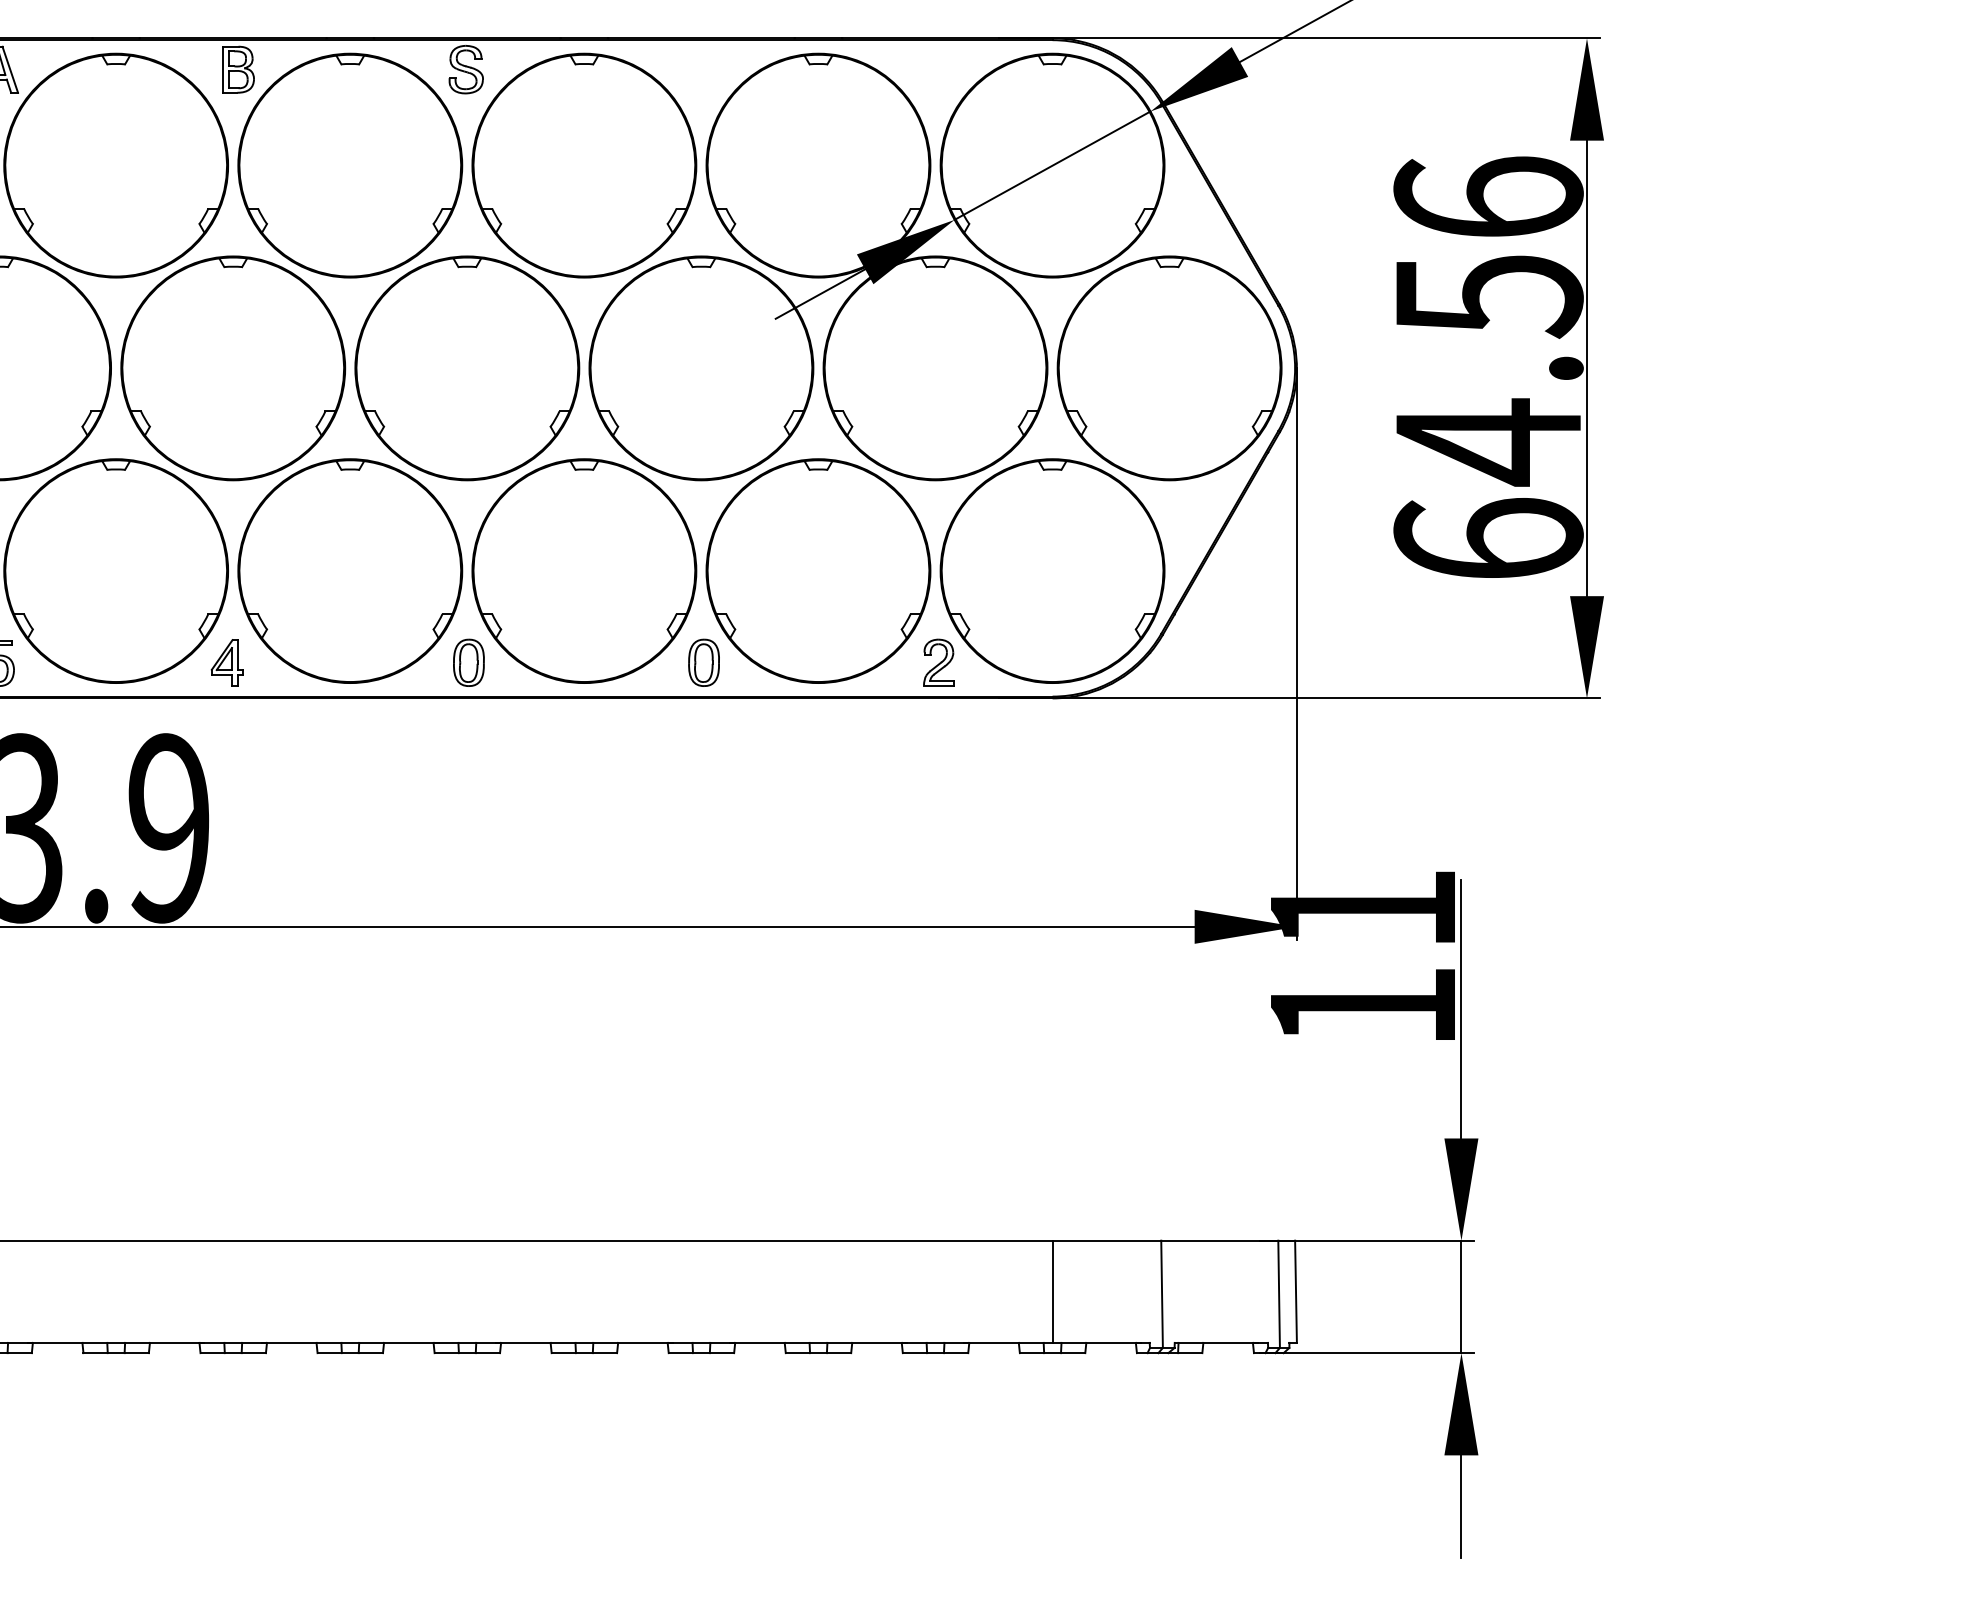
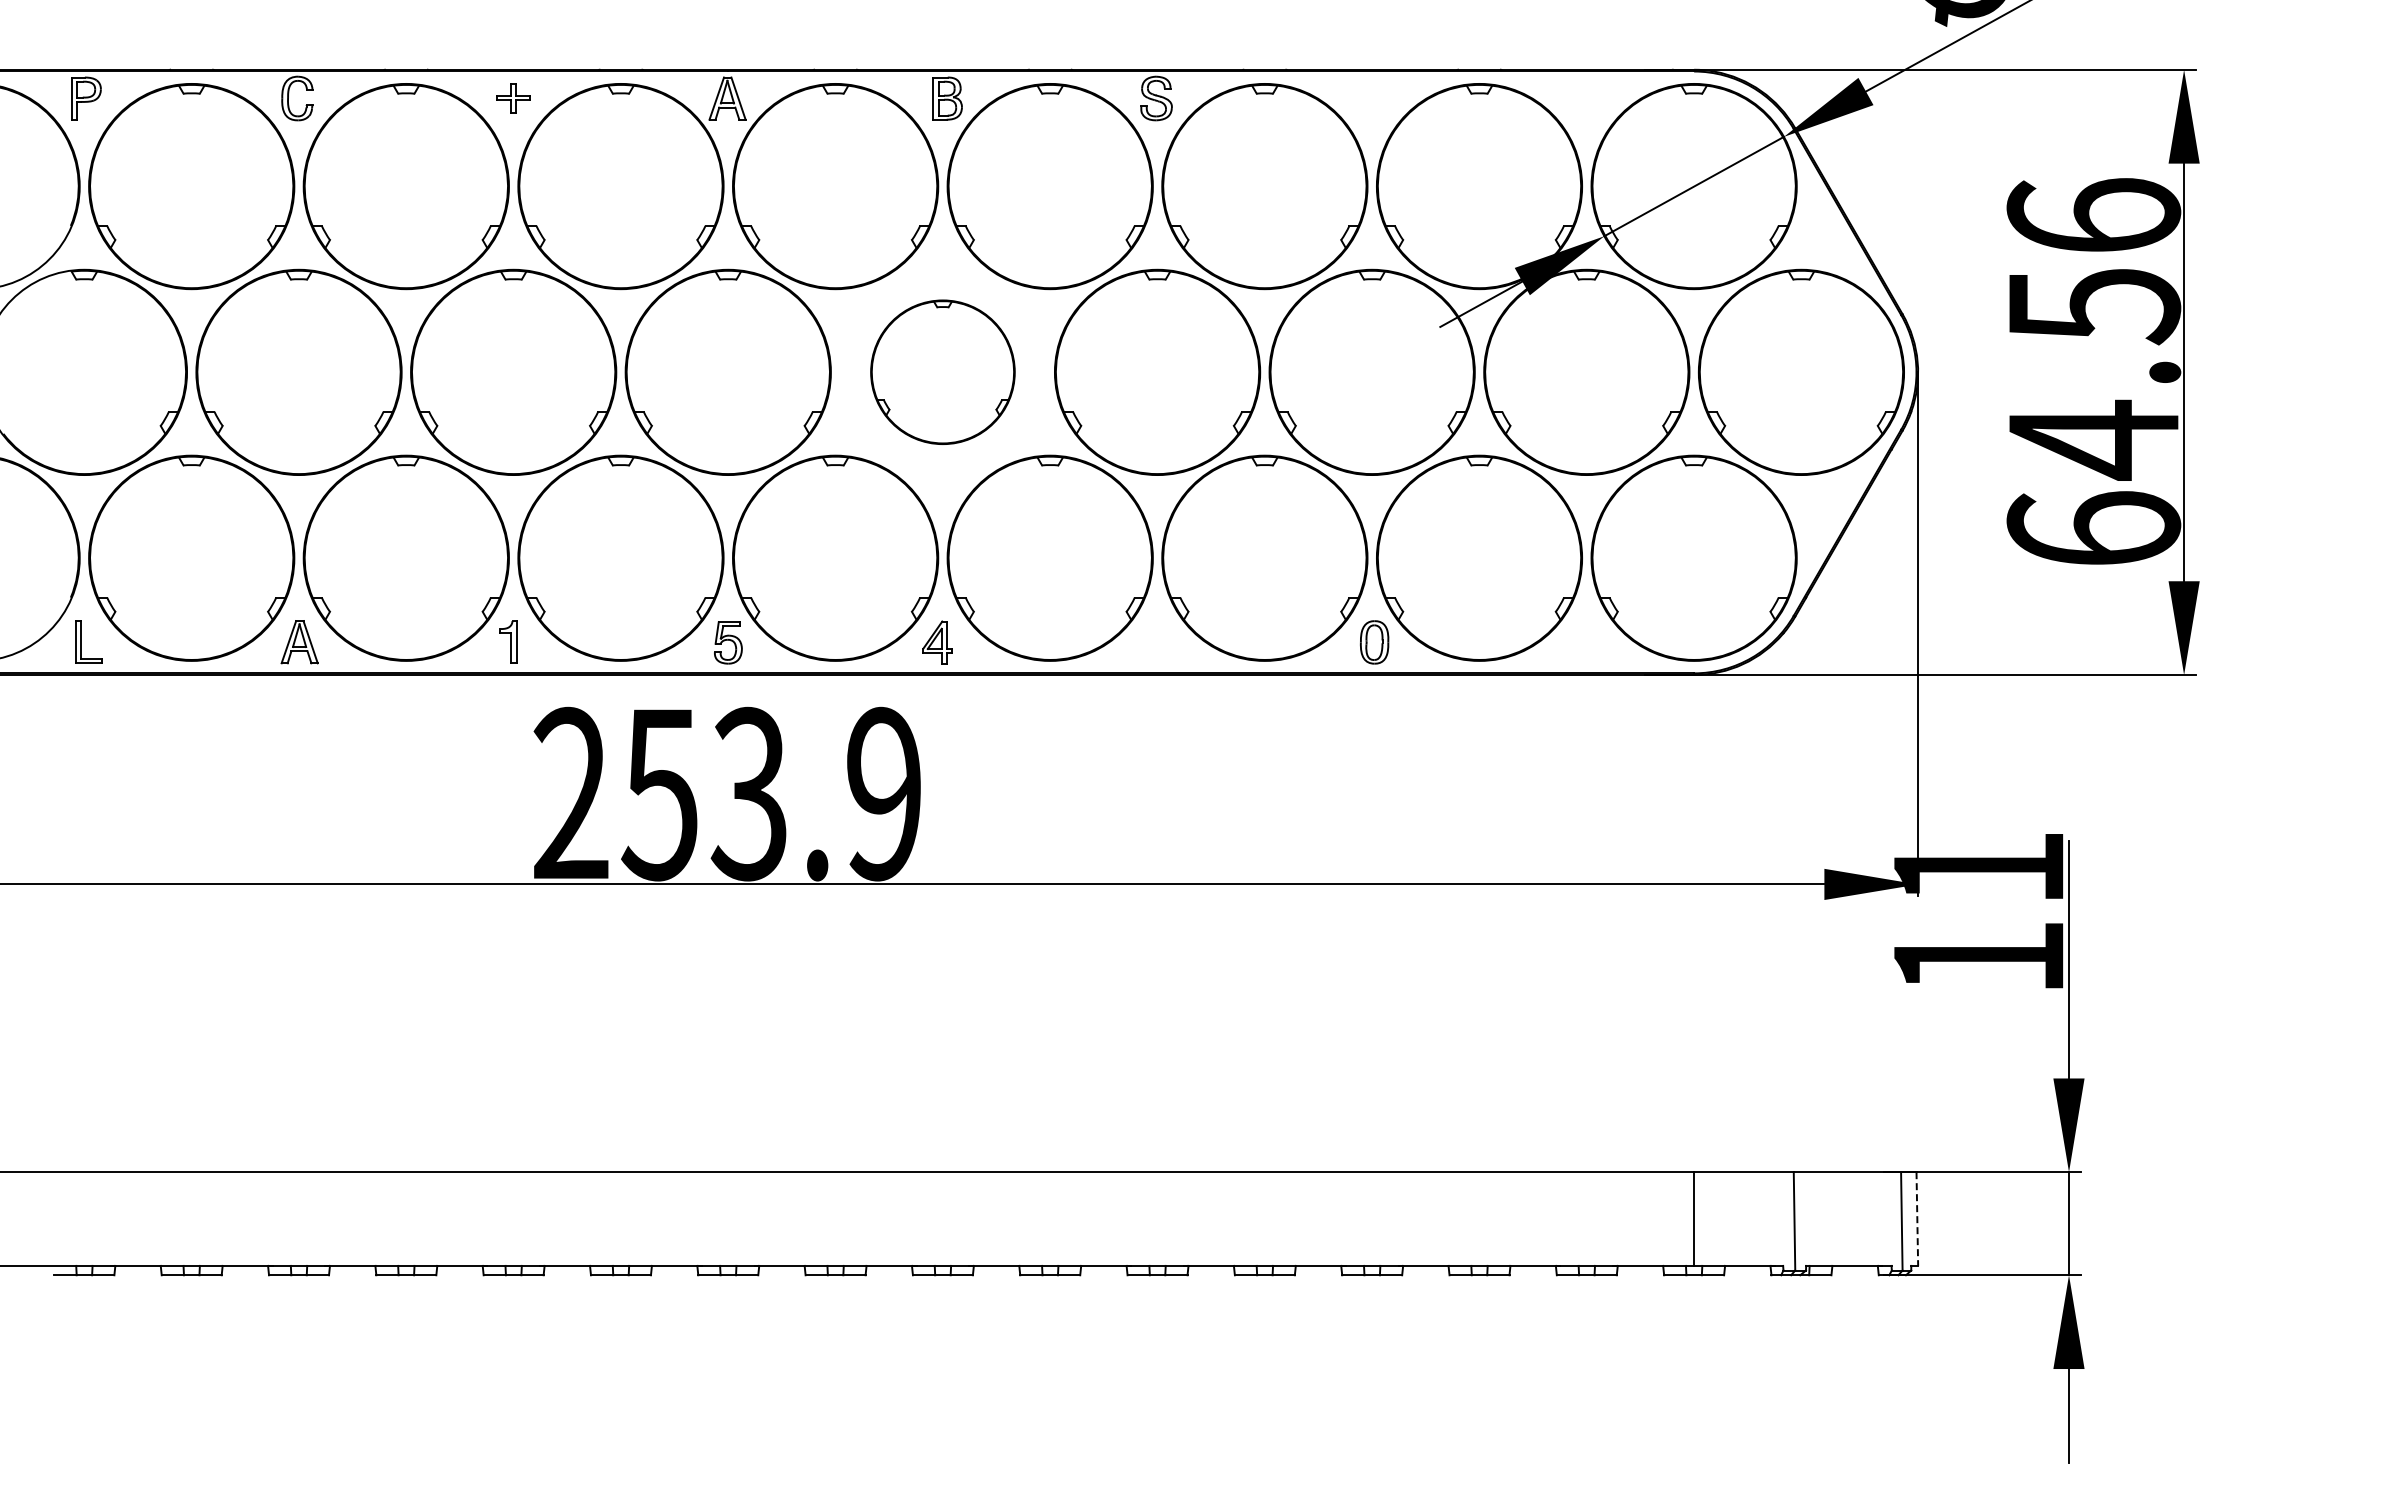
part: (232, 367) -> (942, 371), size x0.7
part: (938, 661) -> (1589, 641), removed
part: (468, 662) -> (1158, 642), removed
line: (1296, 1292) -> (1917, 1219), solid -> dashed

